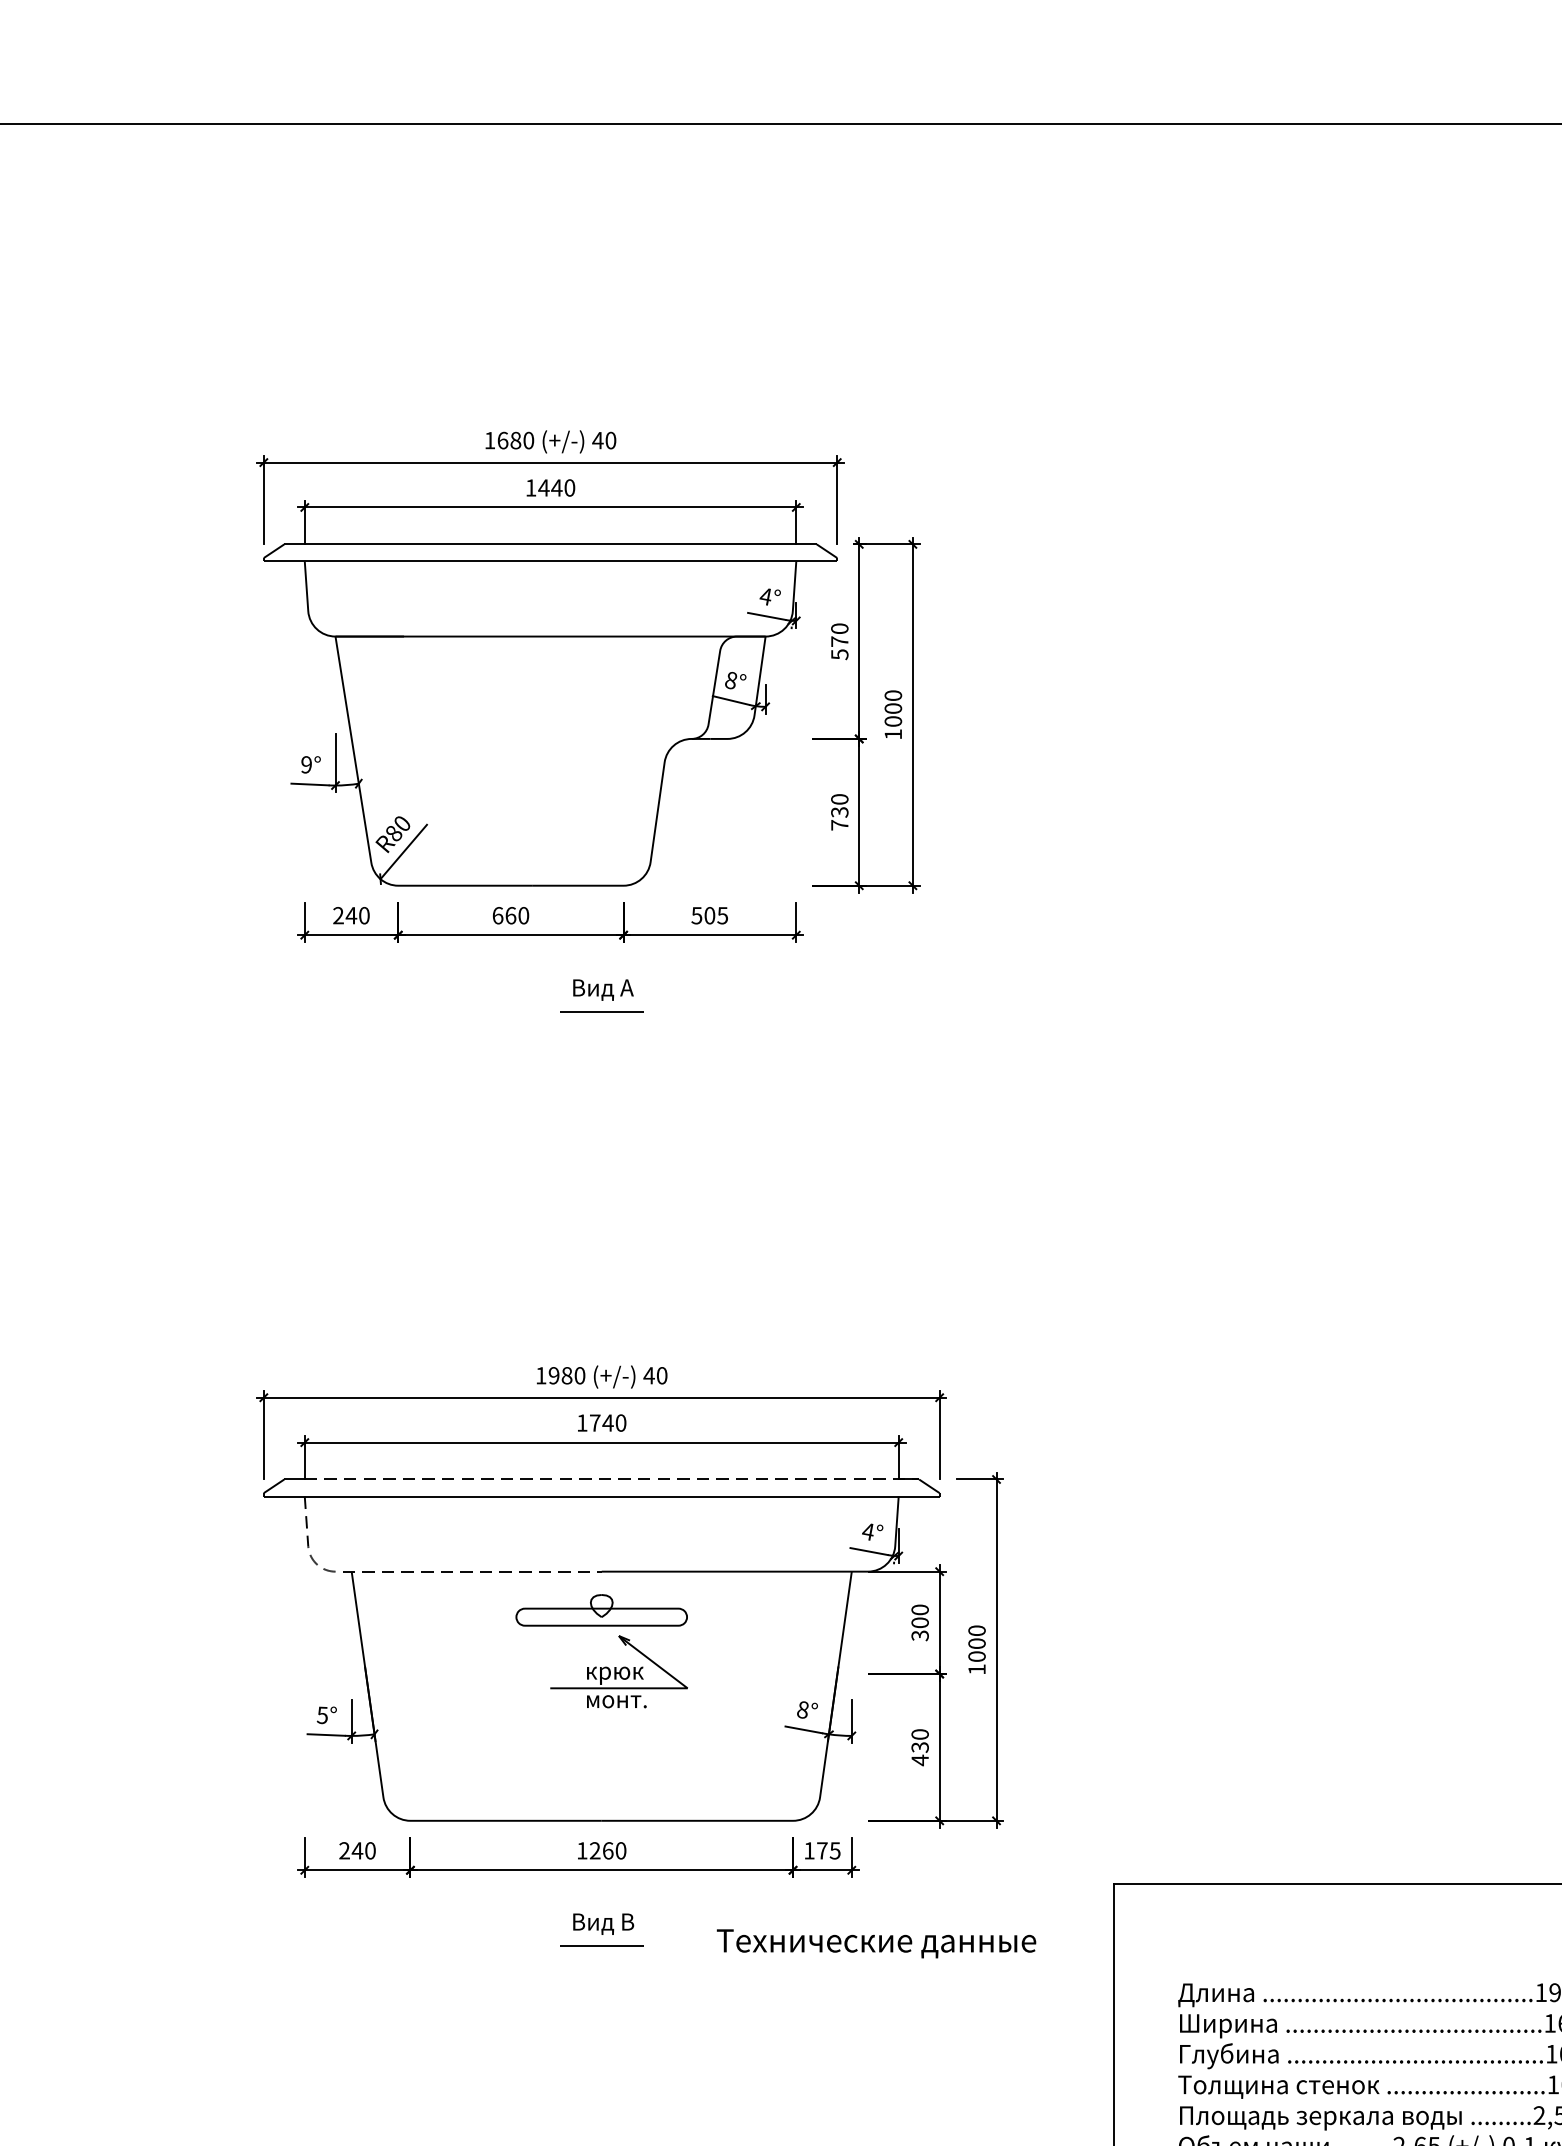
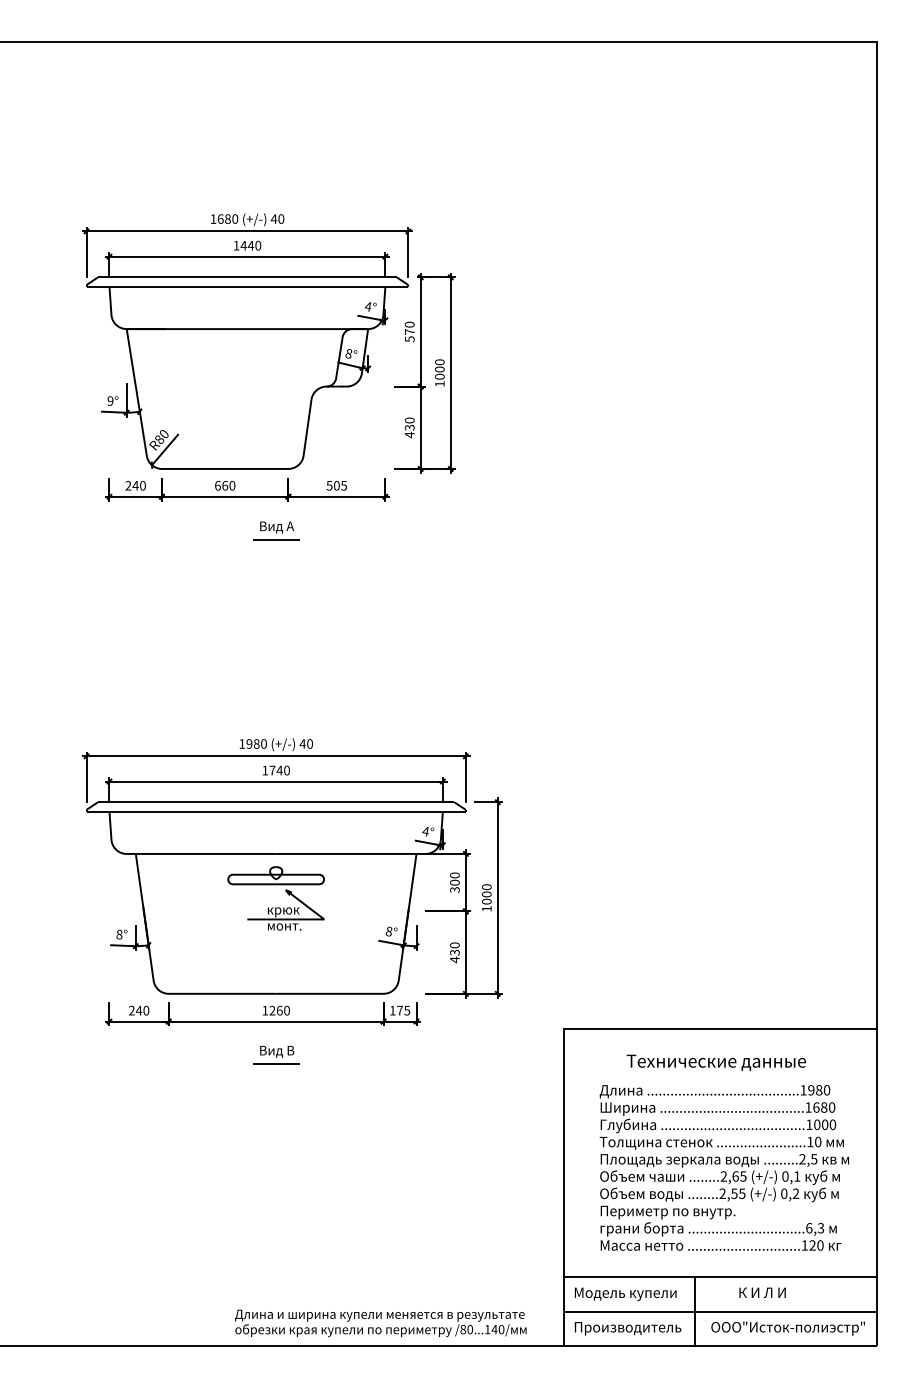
text: (839, 824) -> (409, 434), 730 -> 430
line: (613, 1479) -> (282, 802), dashed -> solid
line: (418, 1570) -> (173, 853), dashed -> solid
text: (322, 1715) -> (119, 934), 5° -> 8°
text: (874, 1943) -> (715, 1062), moved

